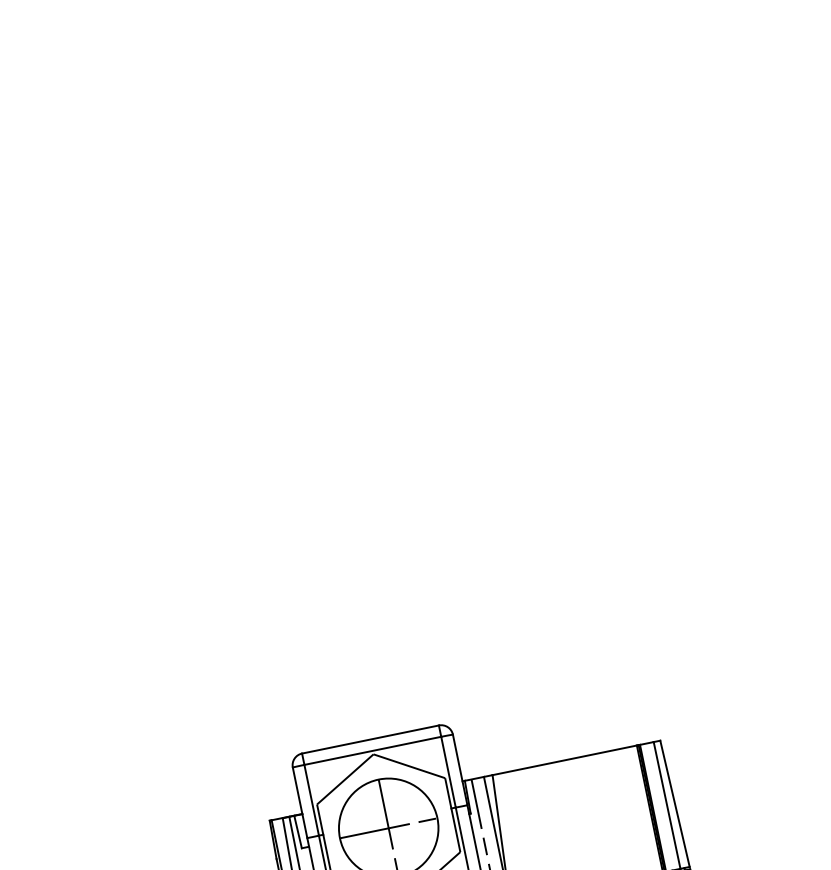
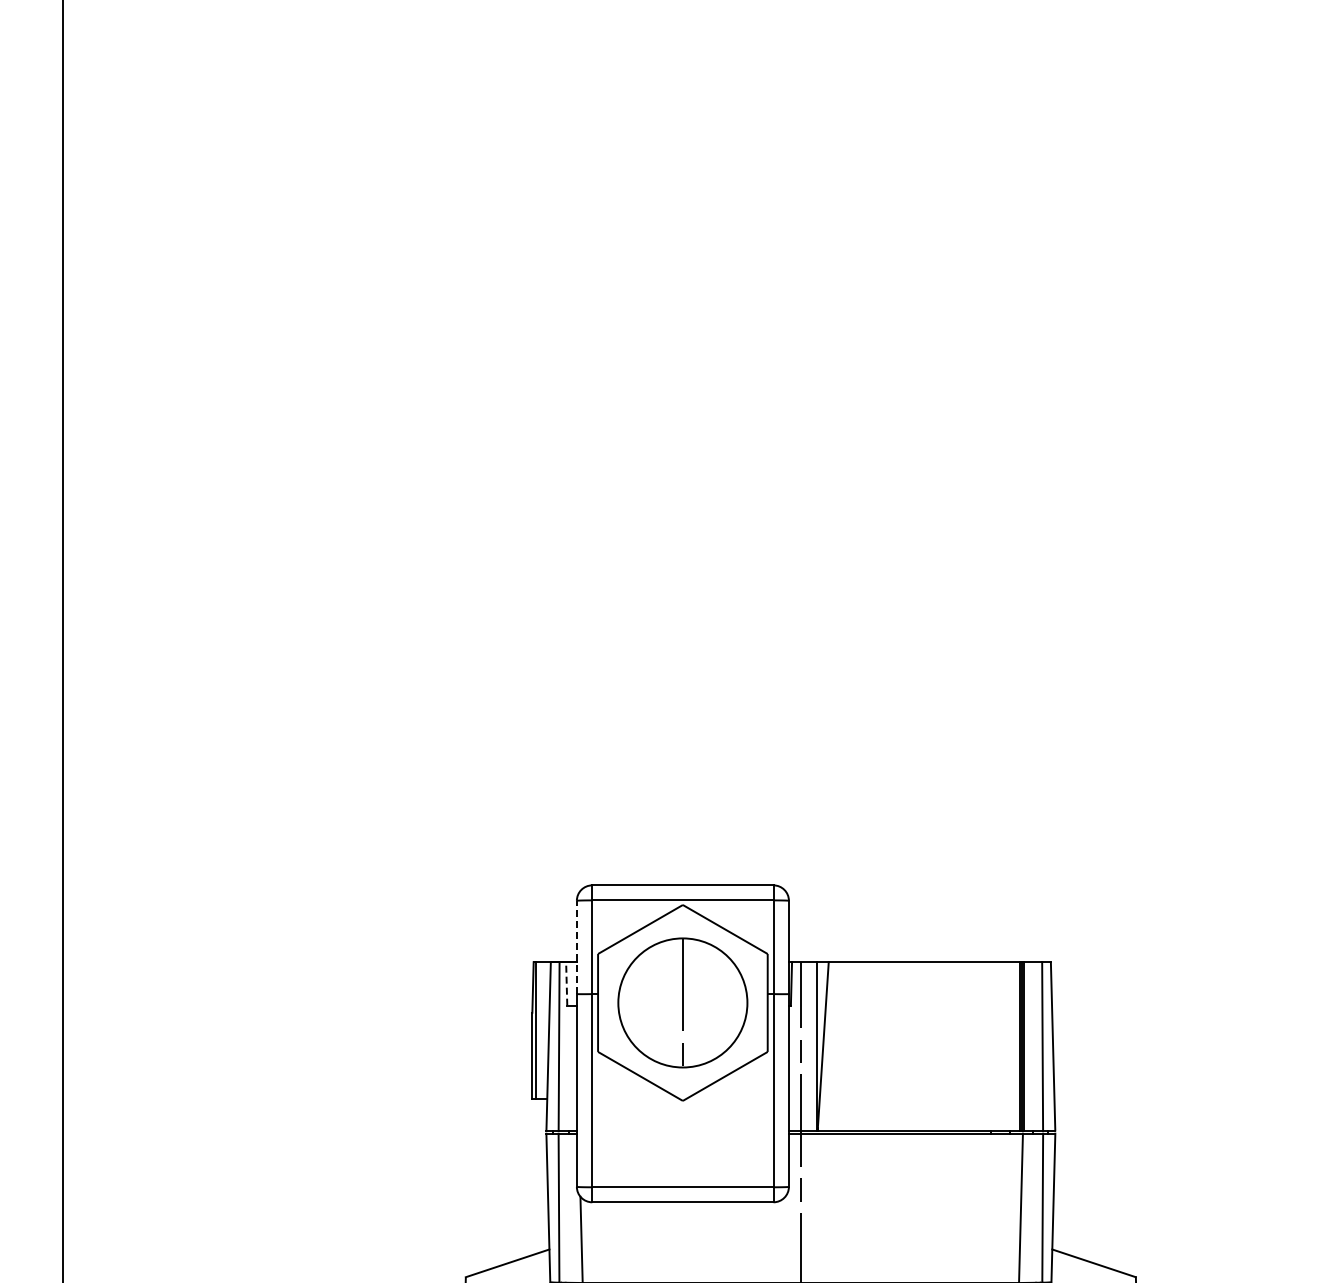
line: (299, 802) -> (576, 947), solid -> dashed
line: (388, 828) -> (682, 1002), removed
line: (297, 832) -> (566, 984), solid -> dashed

